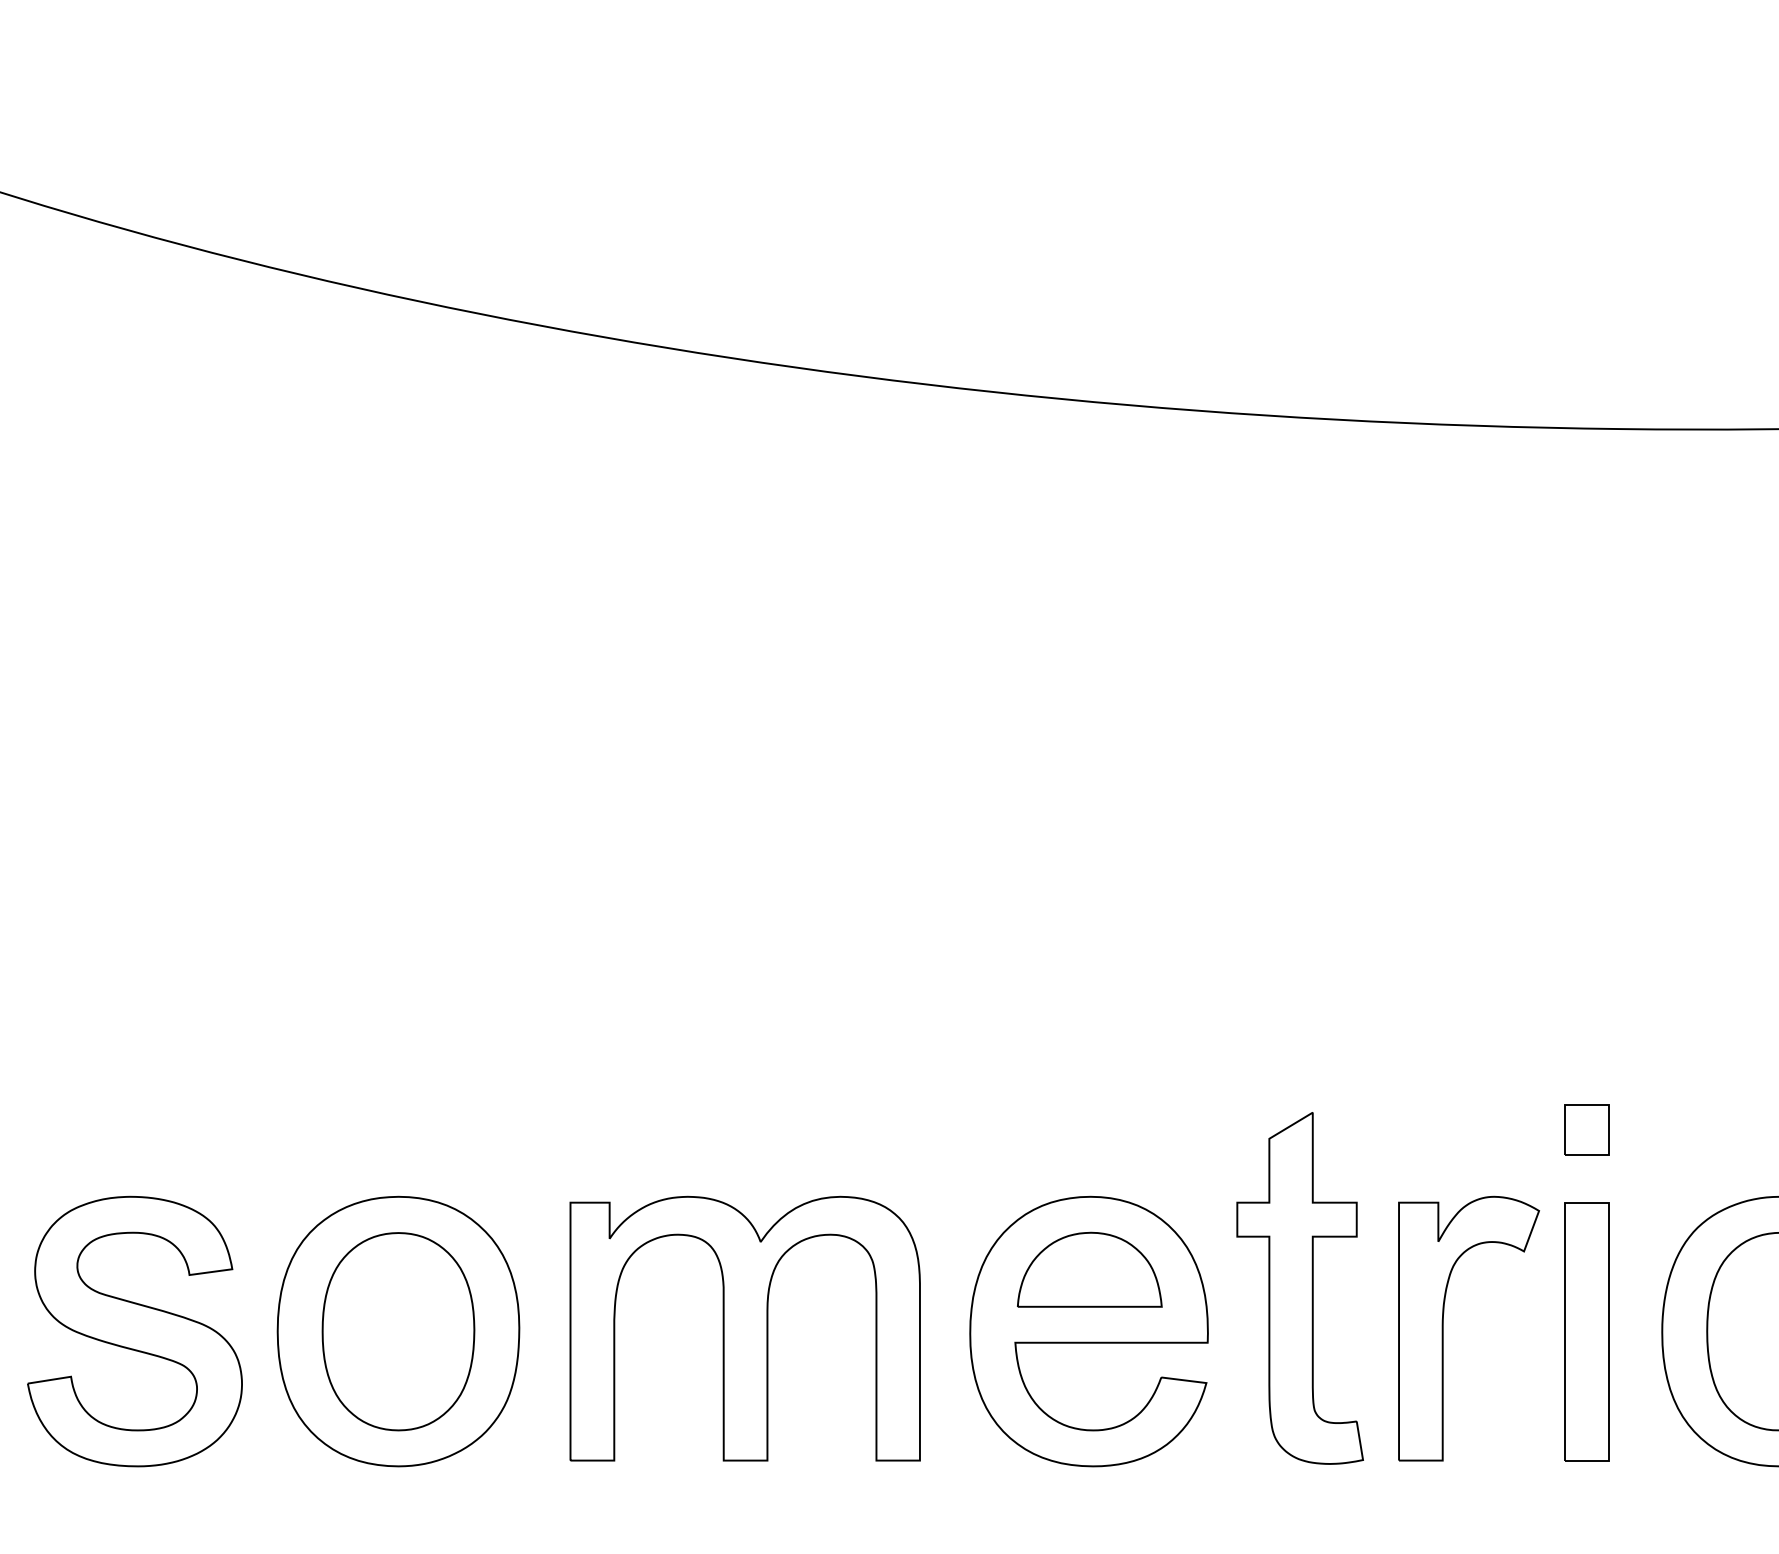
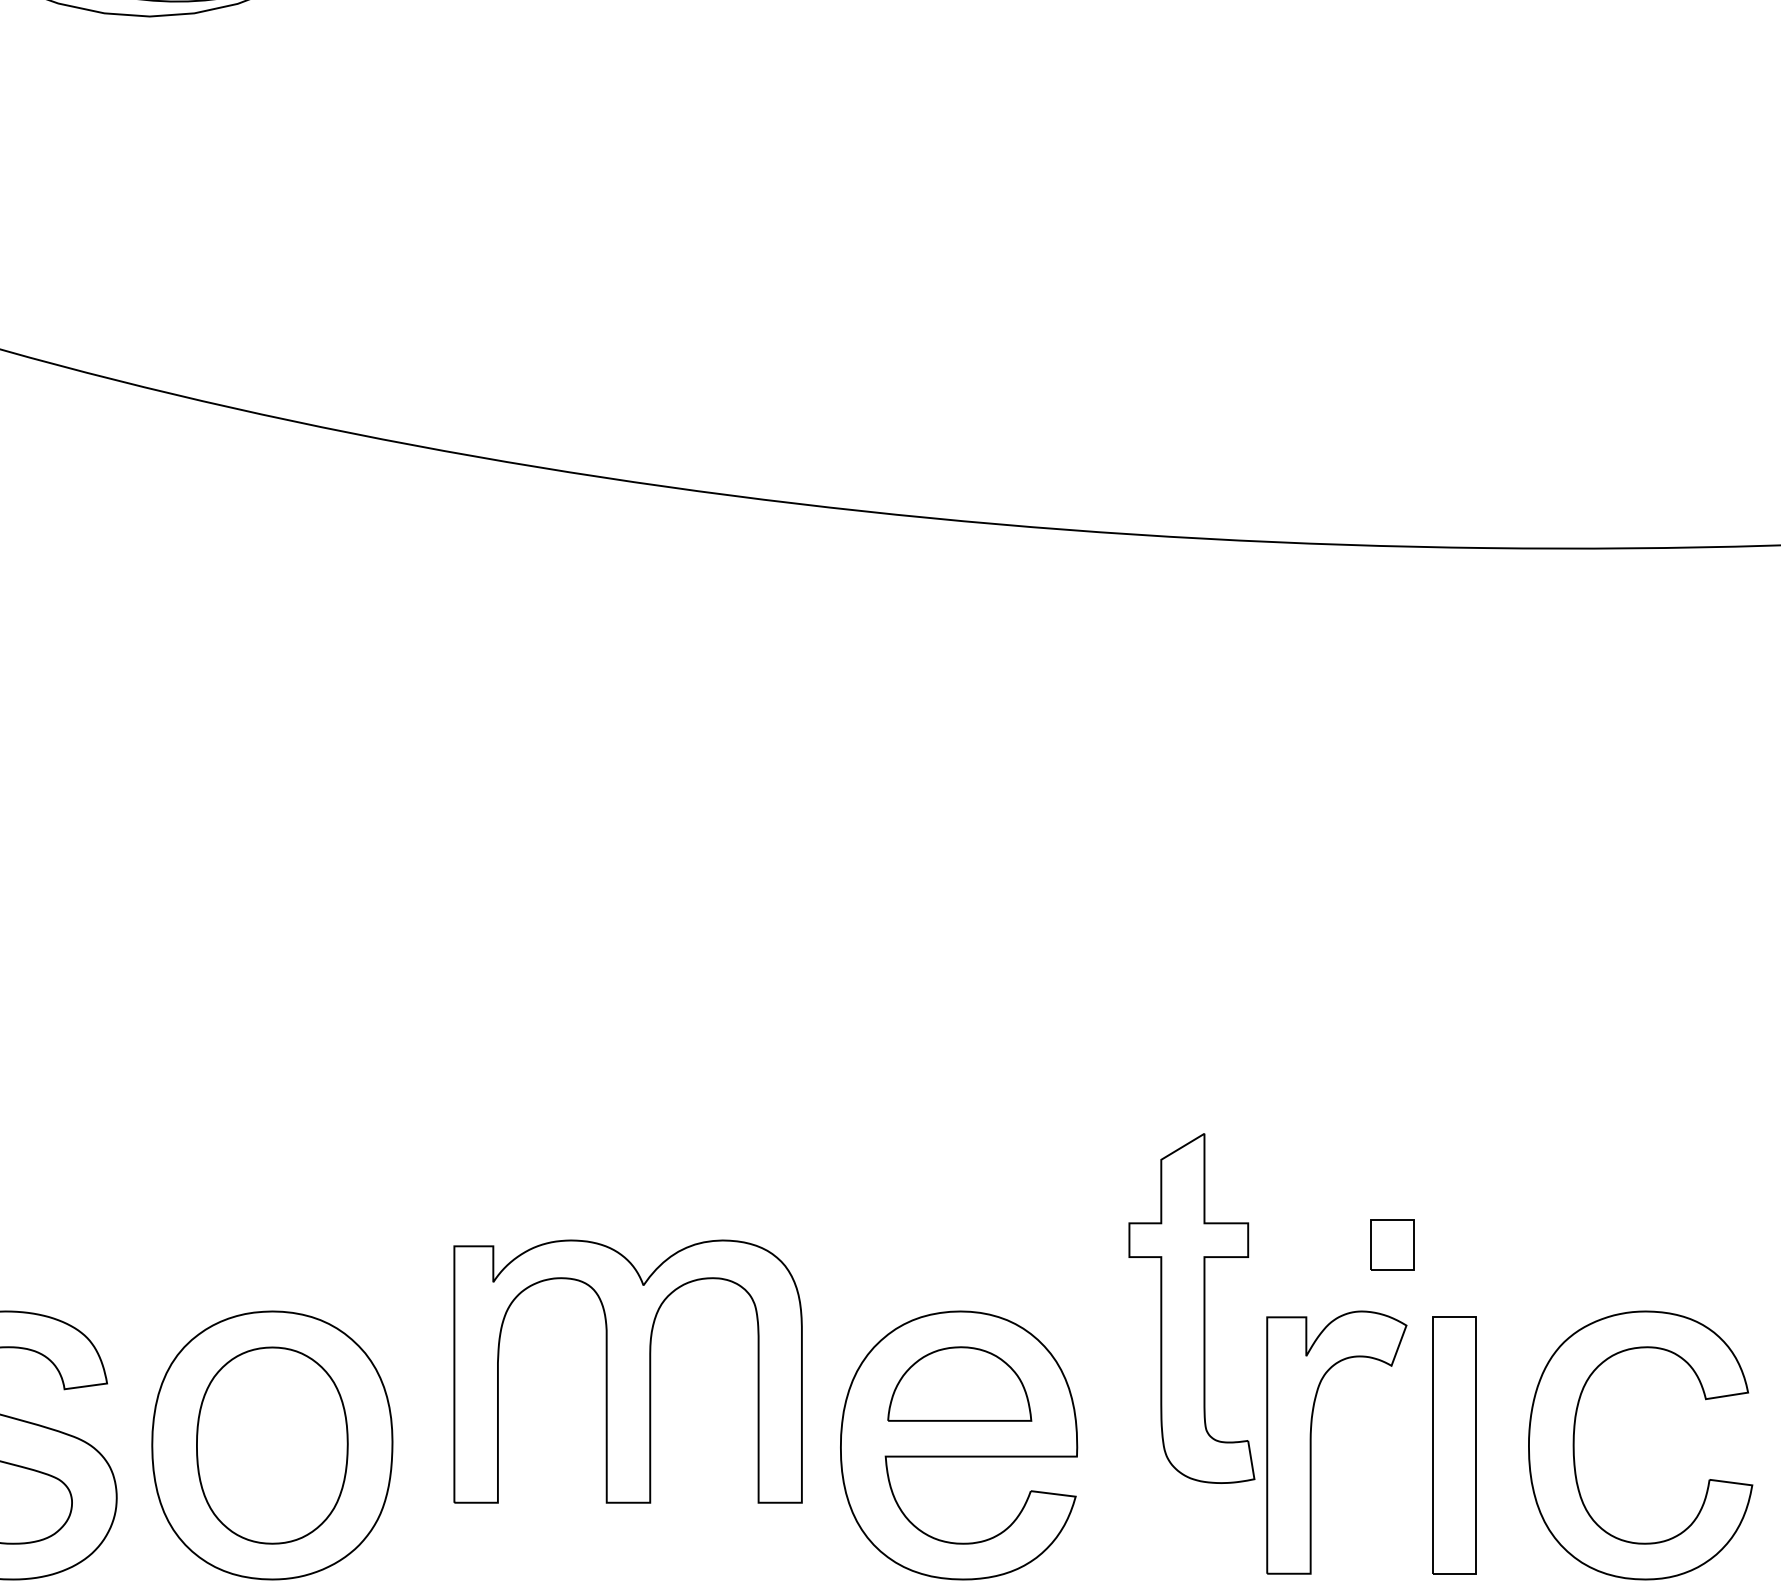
part: (1587, 1129) -> (1392, 1244), moved
part: (1299, 1288) -> (1191, 1308), moved
part: (744, 1328) -> (627, 1371), moved

